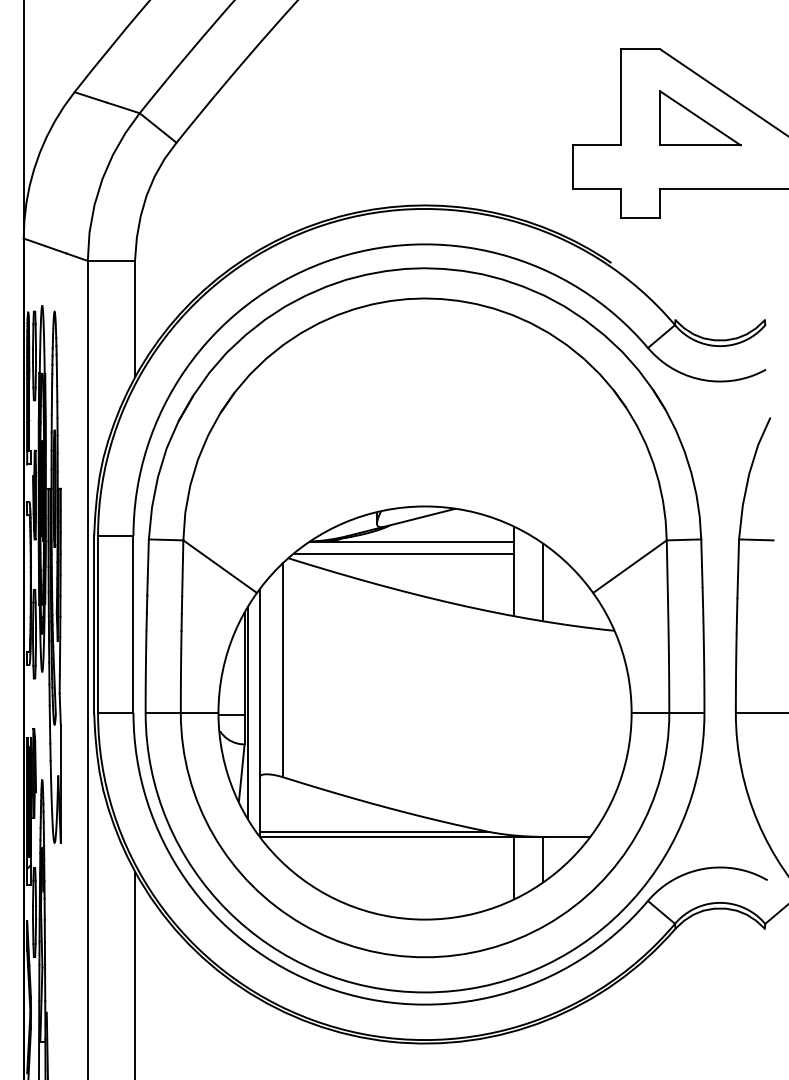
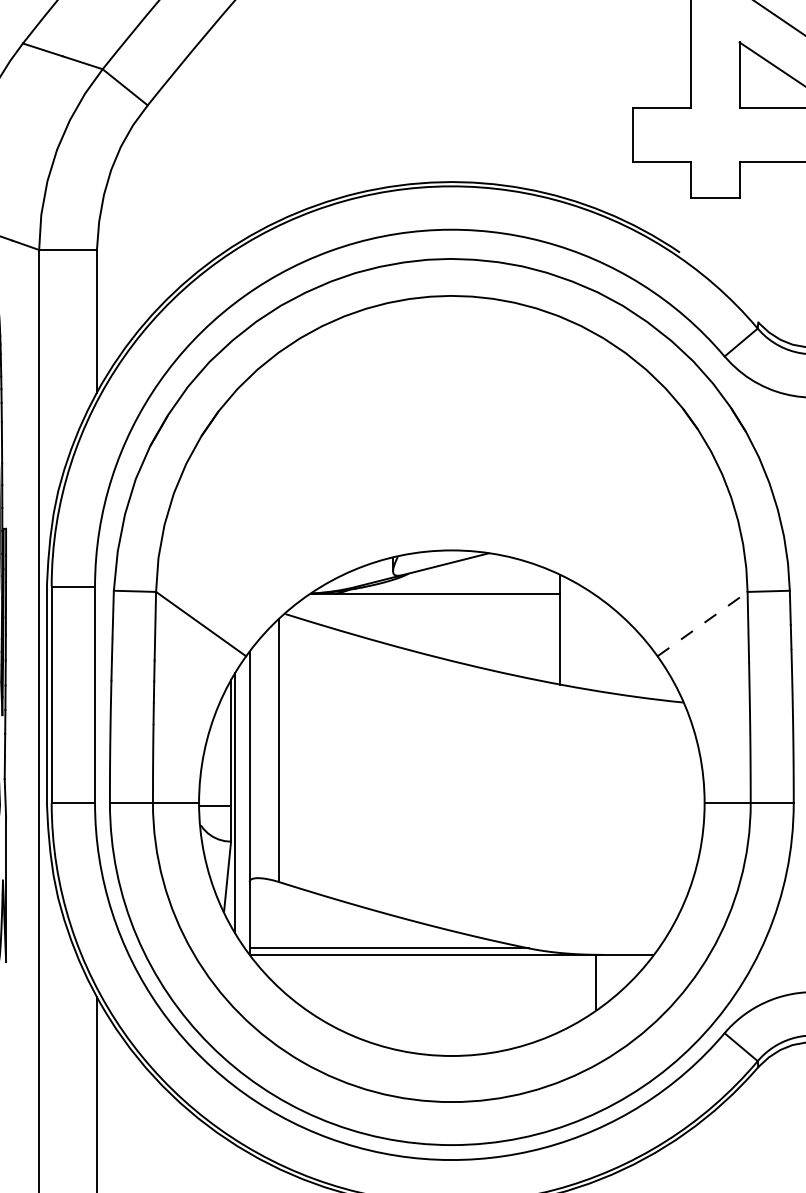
line: (403, 553) -> (425, 607), removed
line: (630, 566) -> (703, 623), solid -> dashed
line: (543, 582) -> (596, 643), removed
line: (513, 867) -> (560, 992), removed

